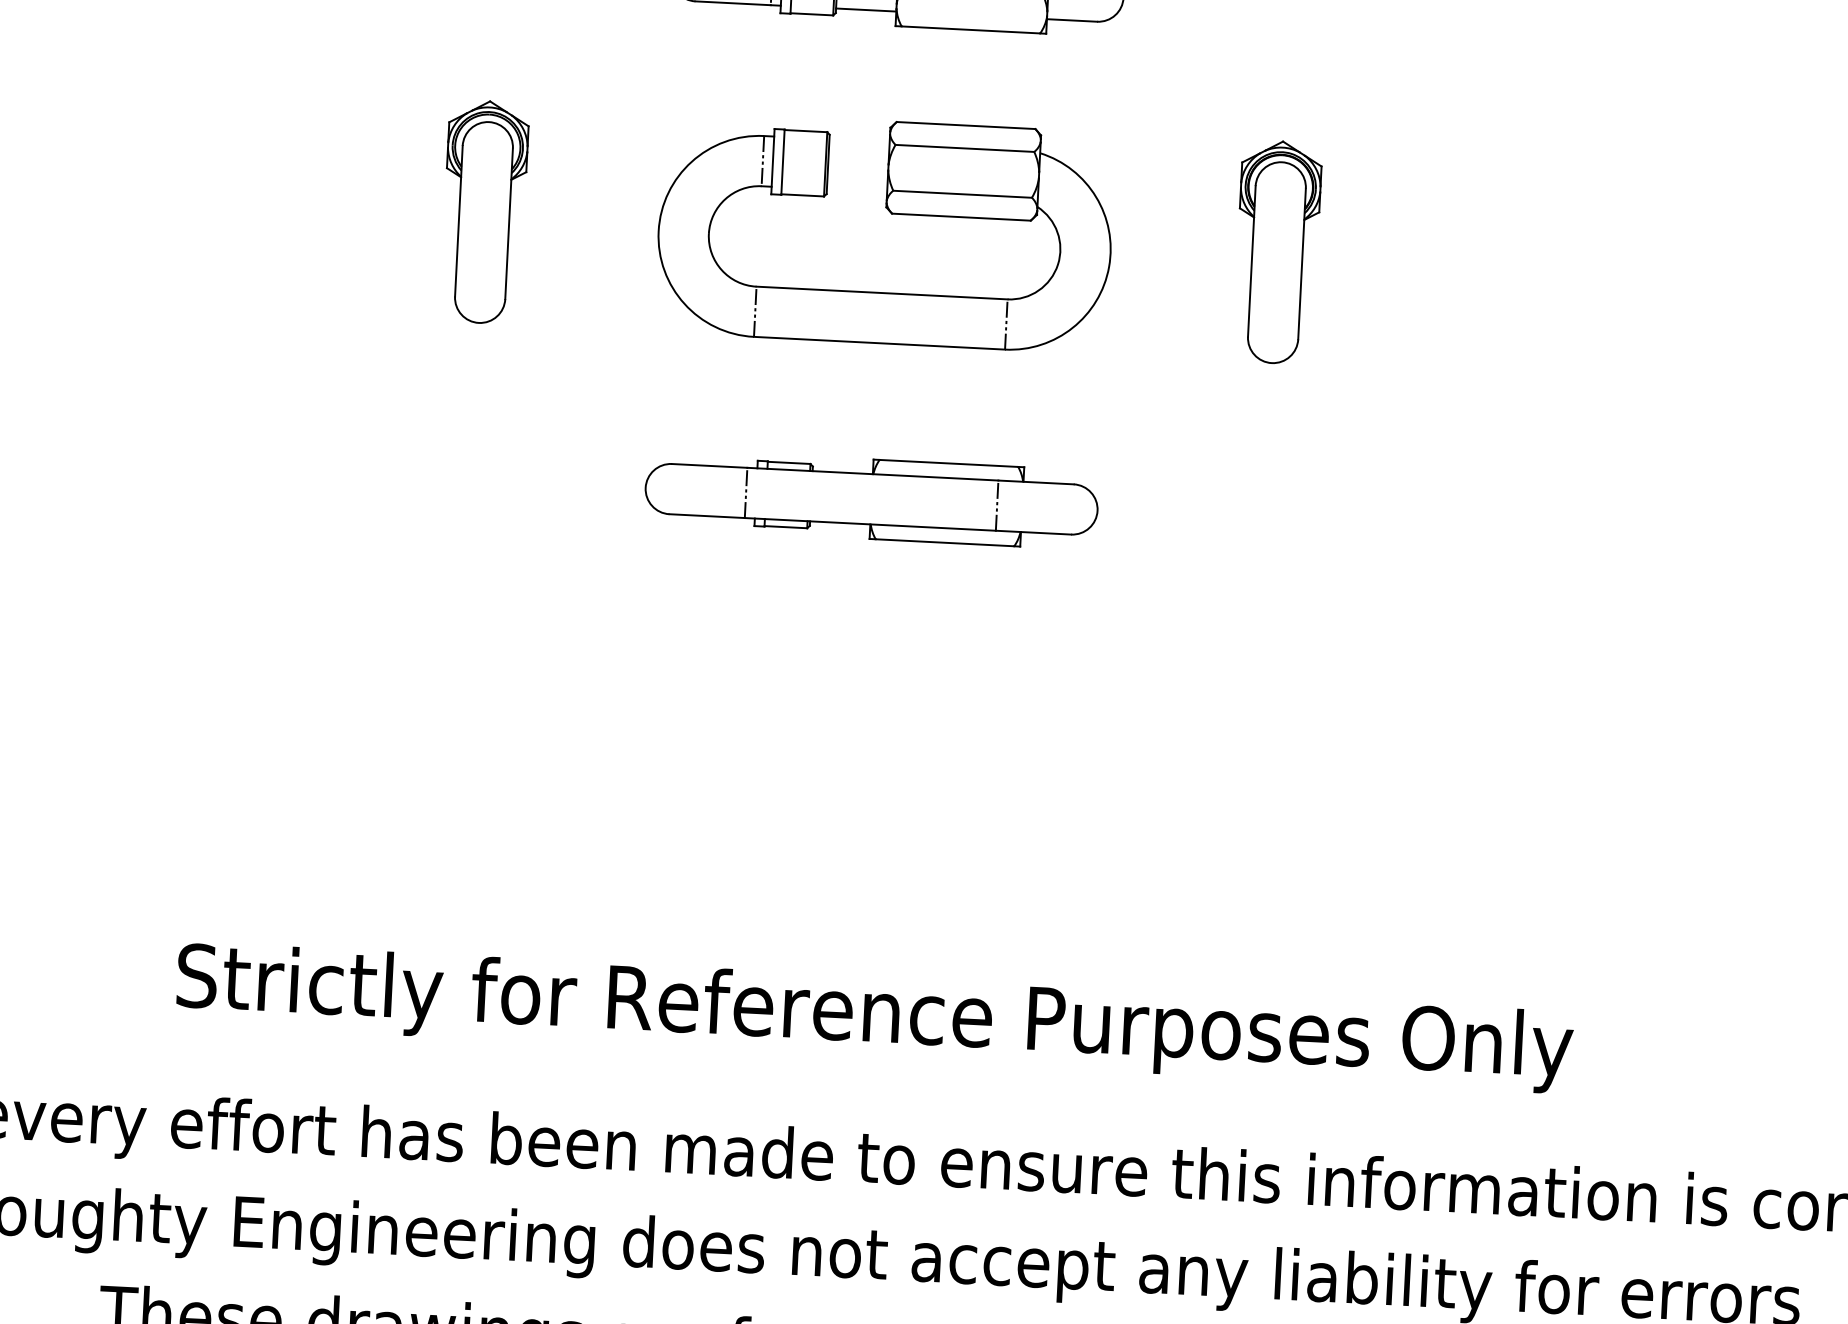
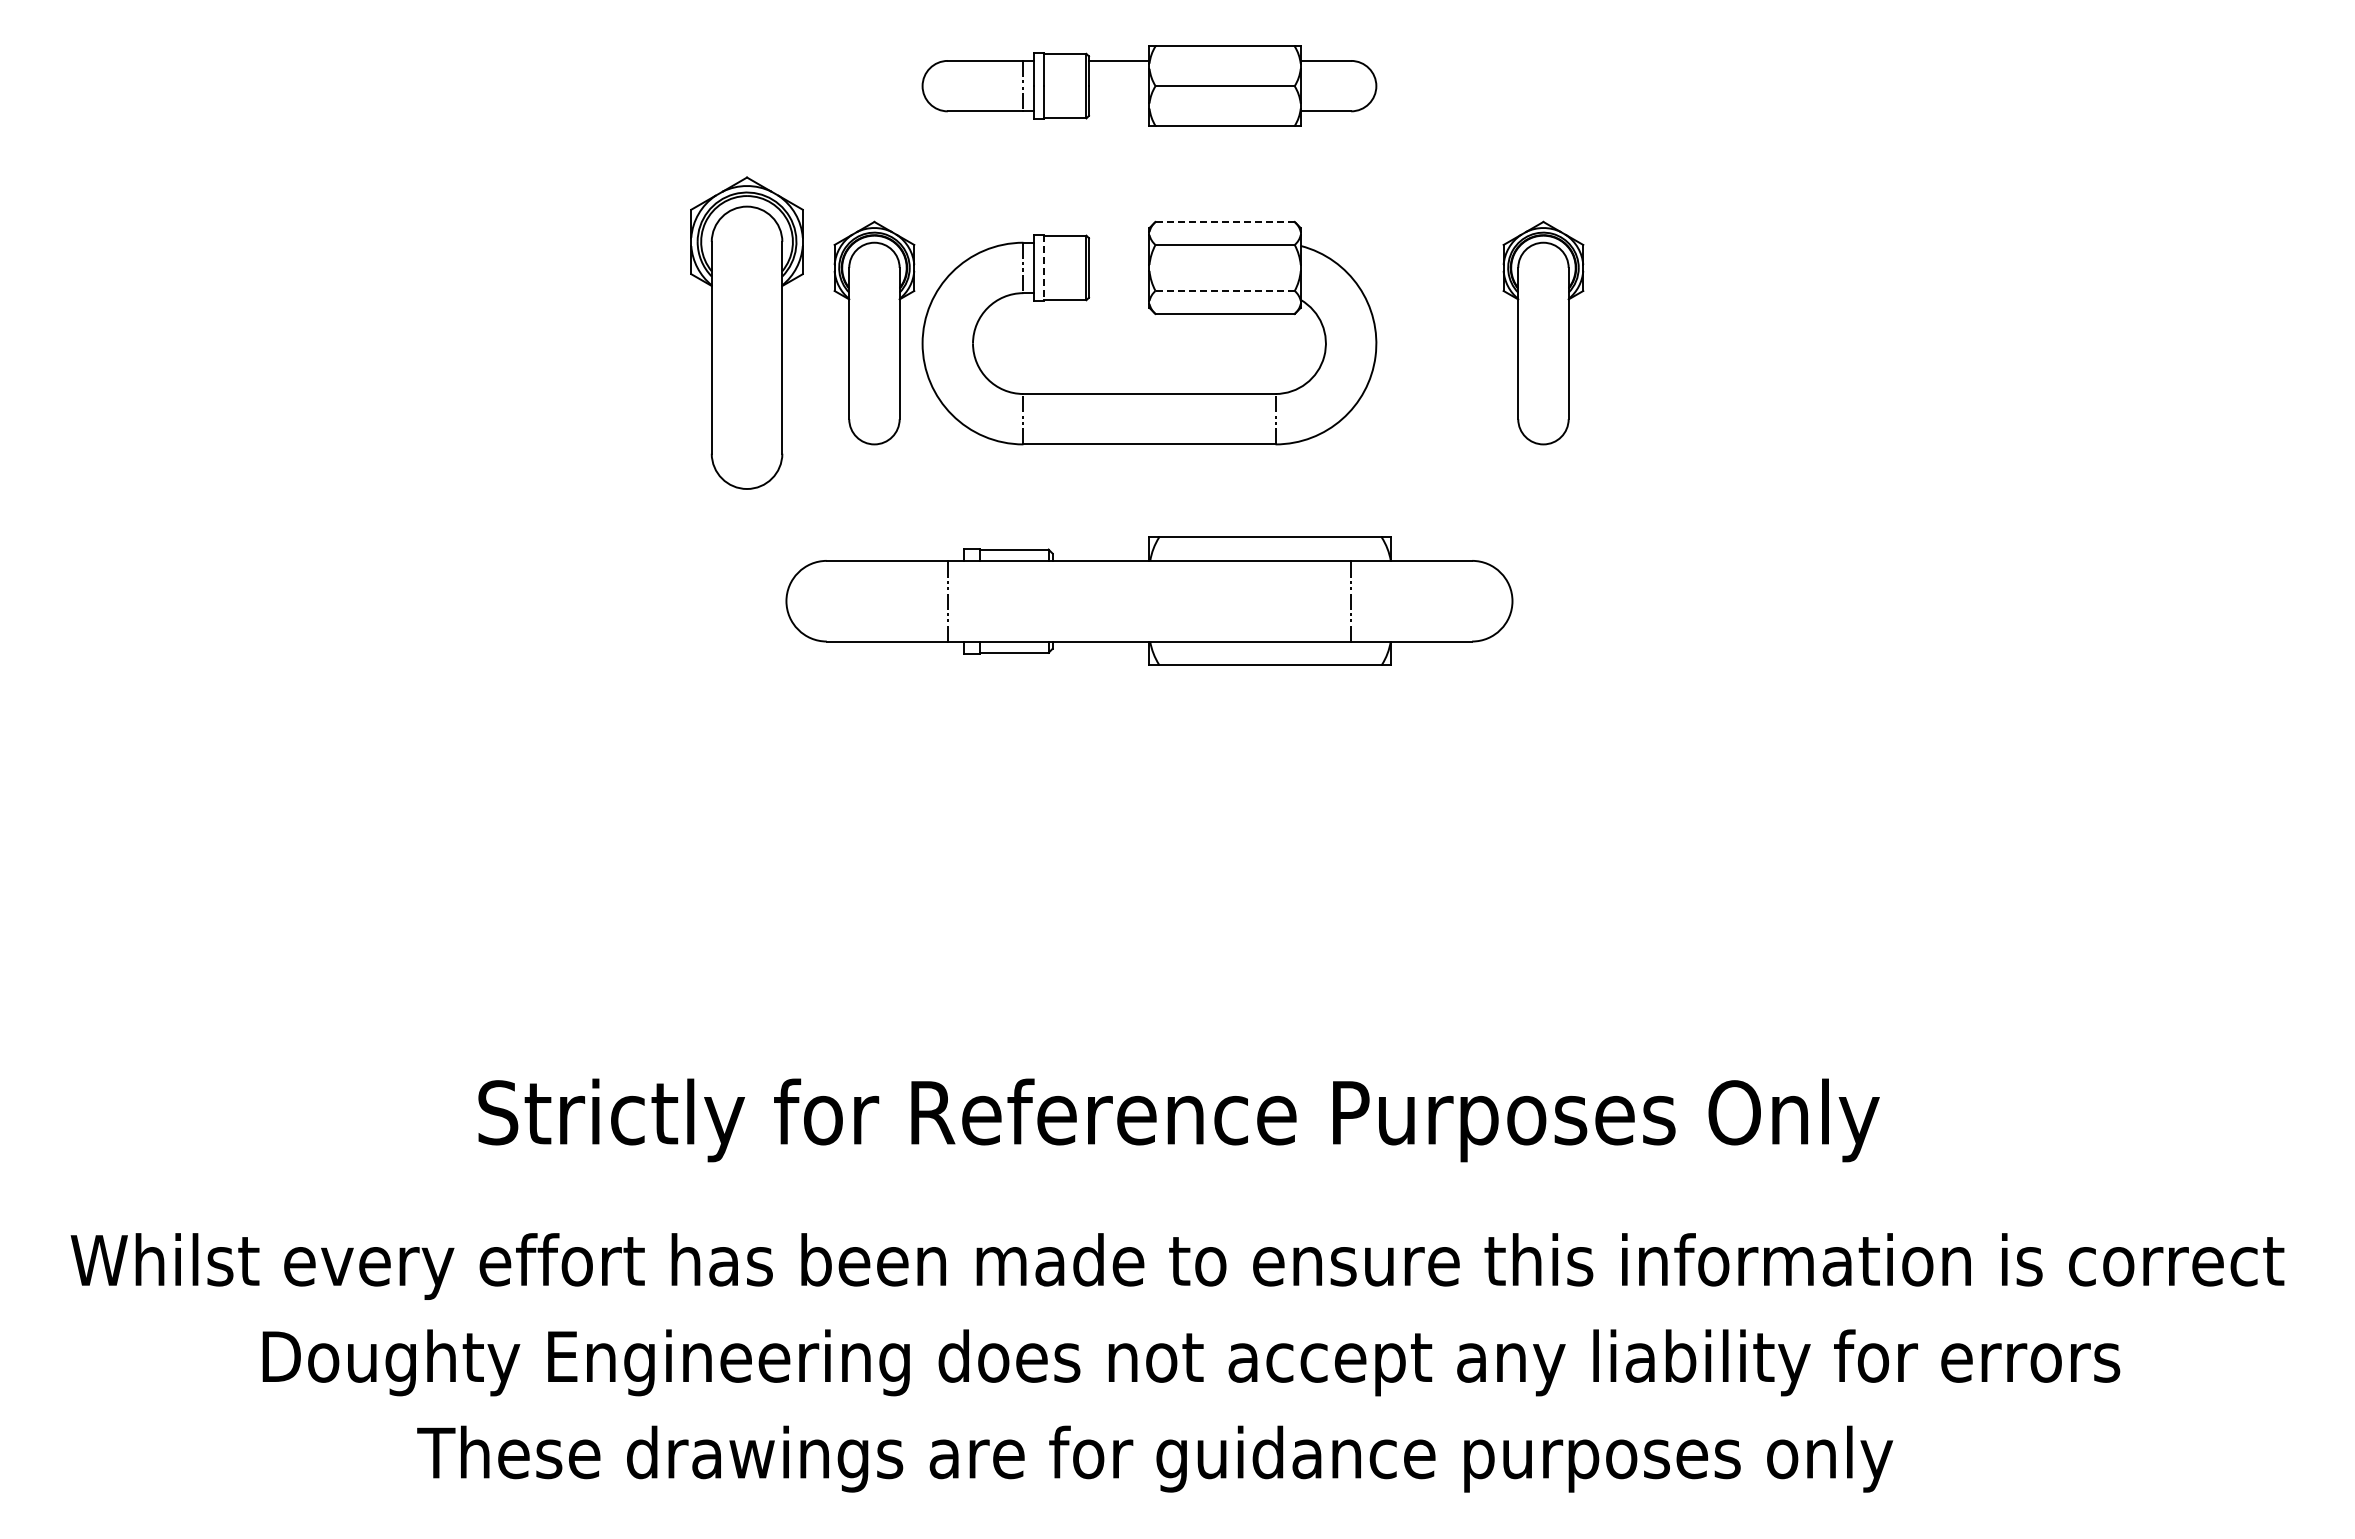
line: (865, 10) -> (1118, 111), removed
line: (966, 125) -> (1225, 221), solid -> dashed
line: (782, 161) -> (1043, 267), solid -> dashed
line: (962, 194) -> (1225, 291), solid -> dashed
part: (484, 211) -> (747, 332), size x1.4
part: (611, 217) -> (874, 332), added
part: (871, 498) -> (1149, 600), size x1.6

